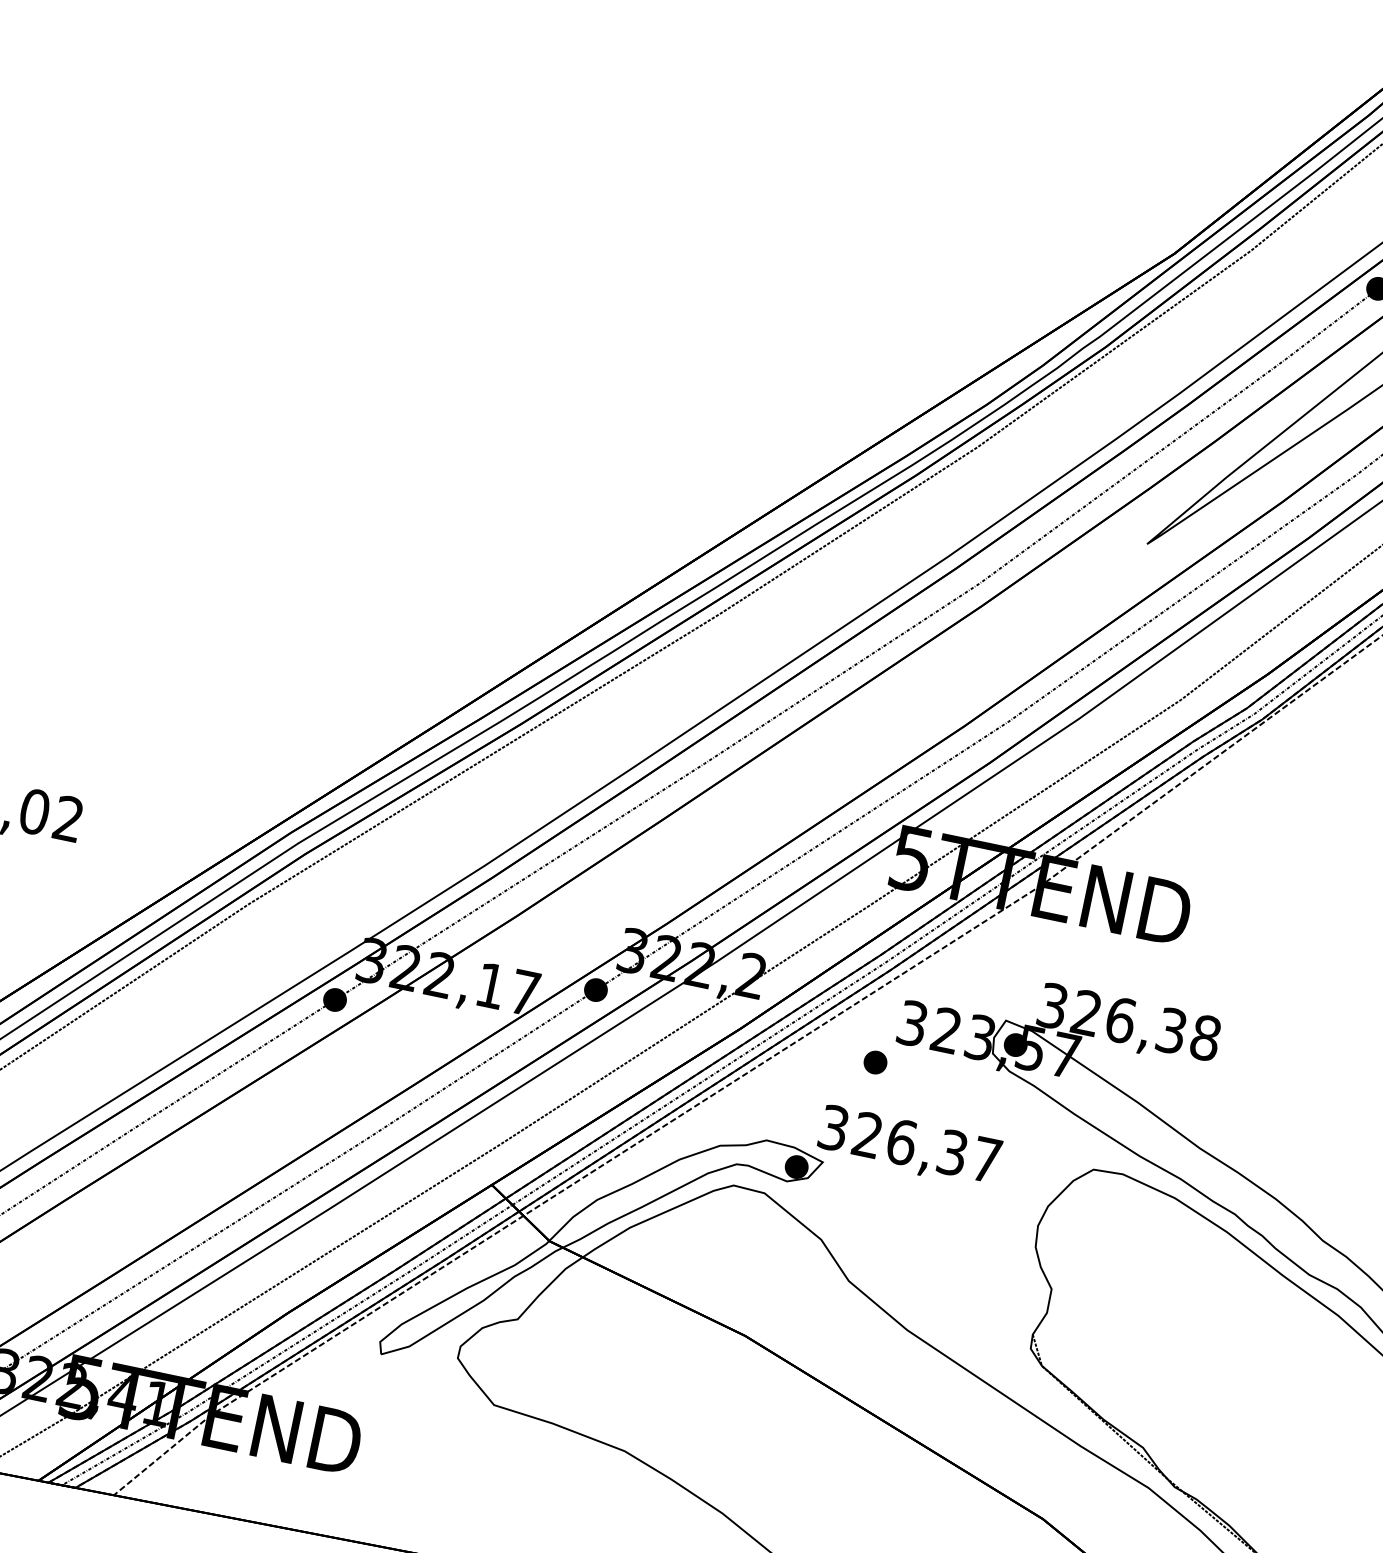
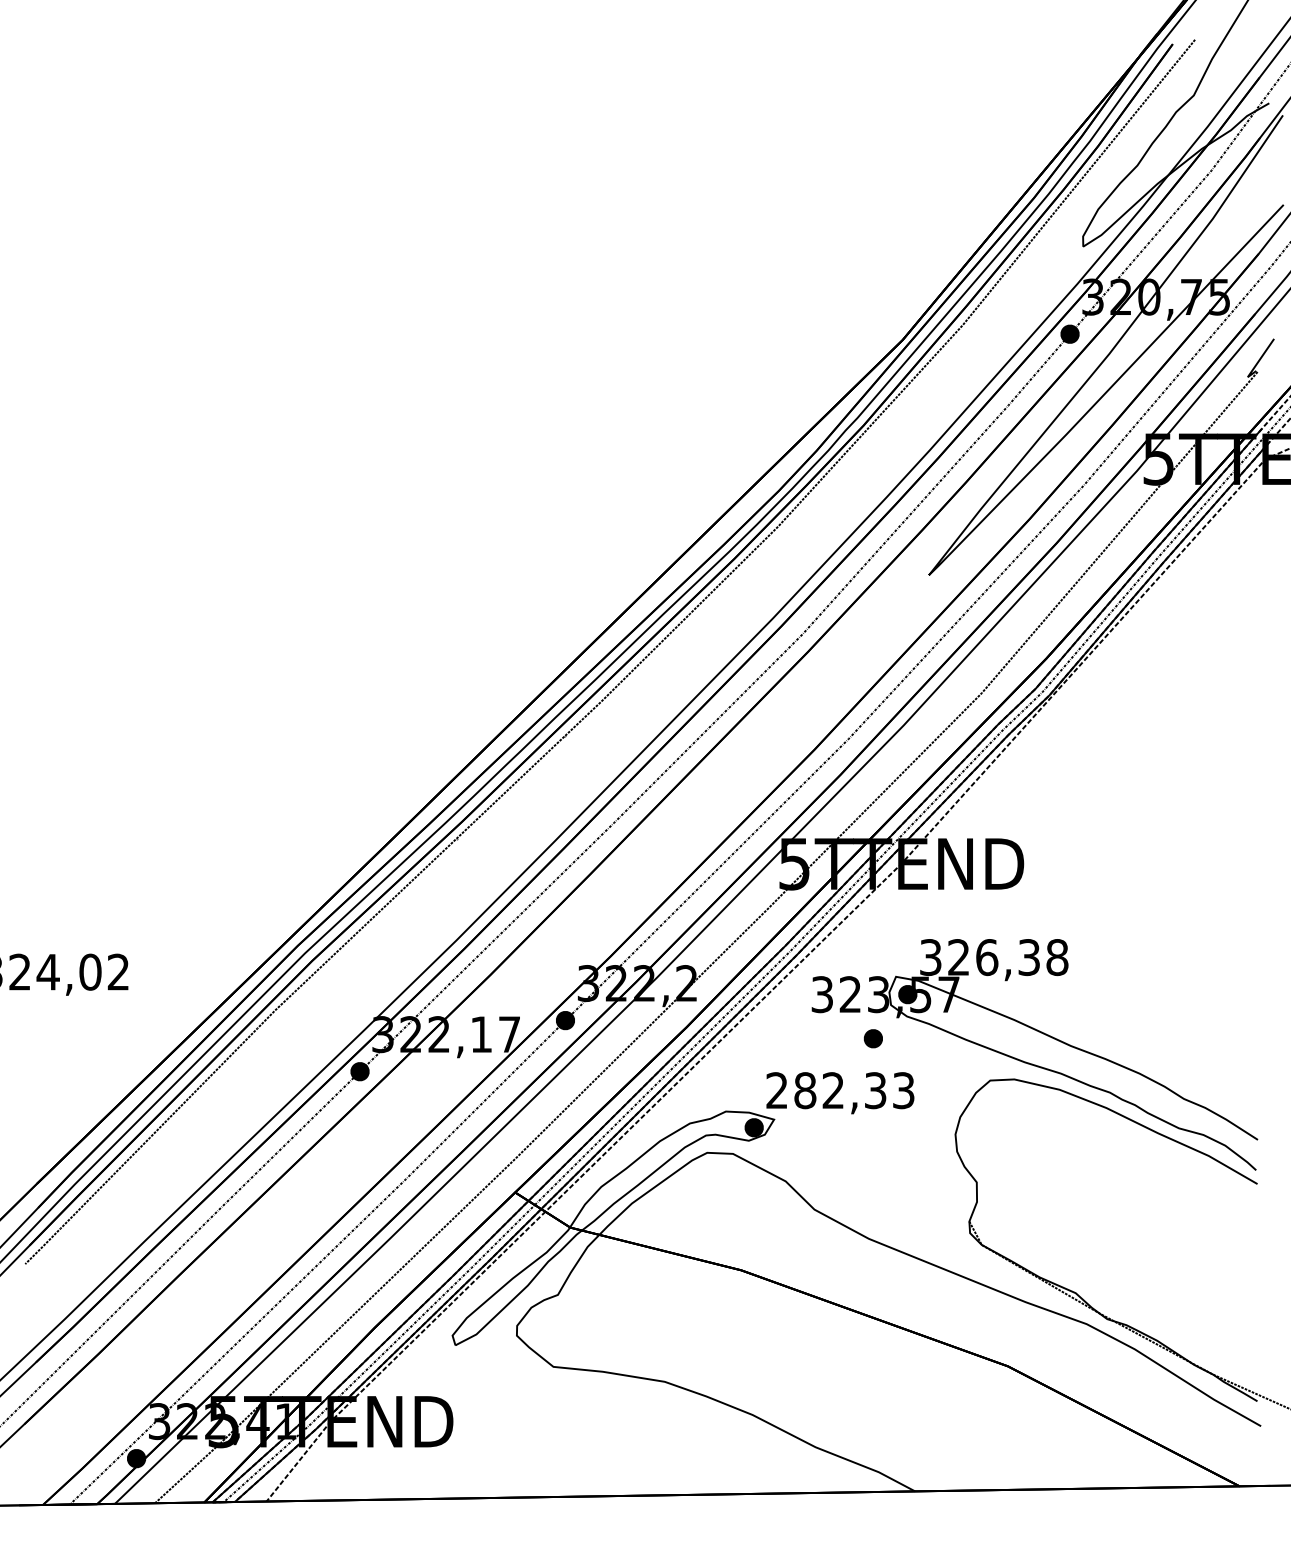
part: (874, 1062) -> (872, 1038), moved
text: (910, 1143) -> (840, 1090), 326,37 -> 282,33

